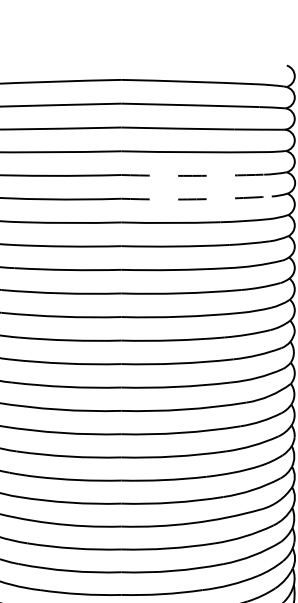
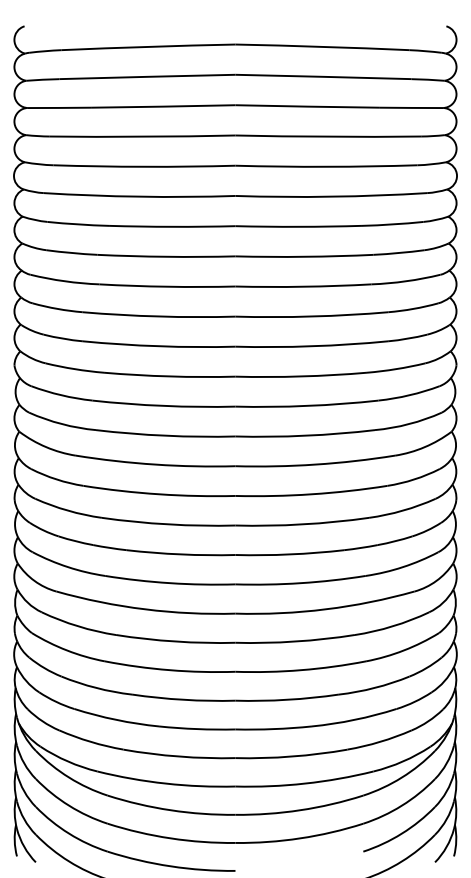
arc: (192, 175) -> (326, 166), dashed -> solid
arc: (196, 199) -> (331, 196), dashed -> solid

